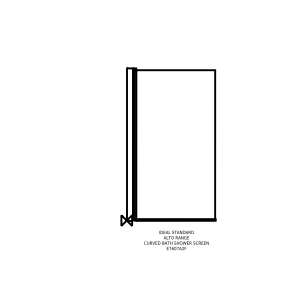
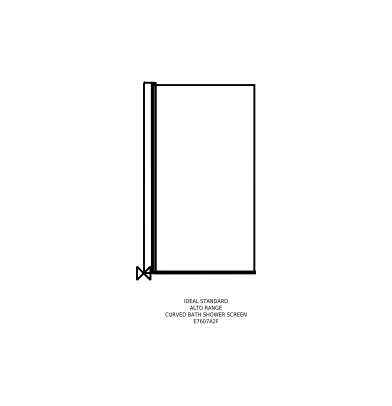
text: (176, 240) -> (205, 311), moved

